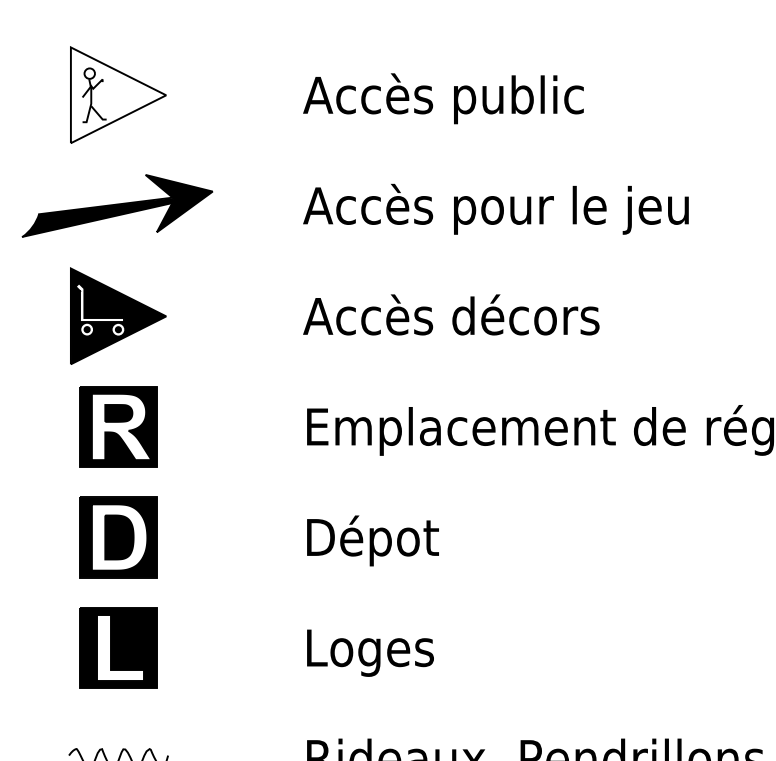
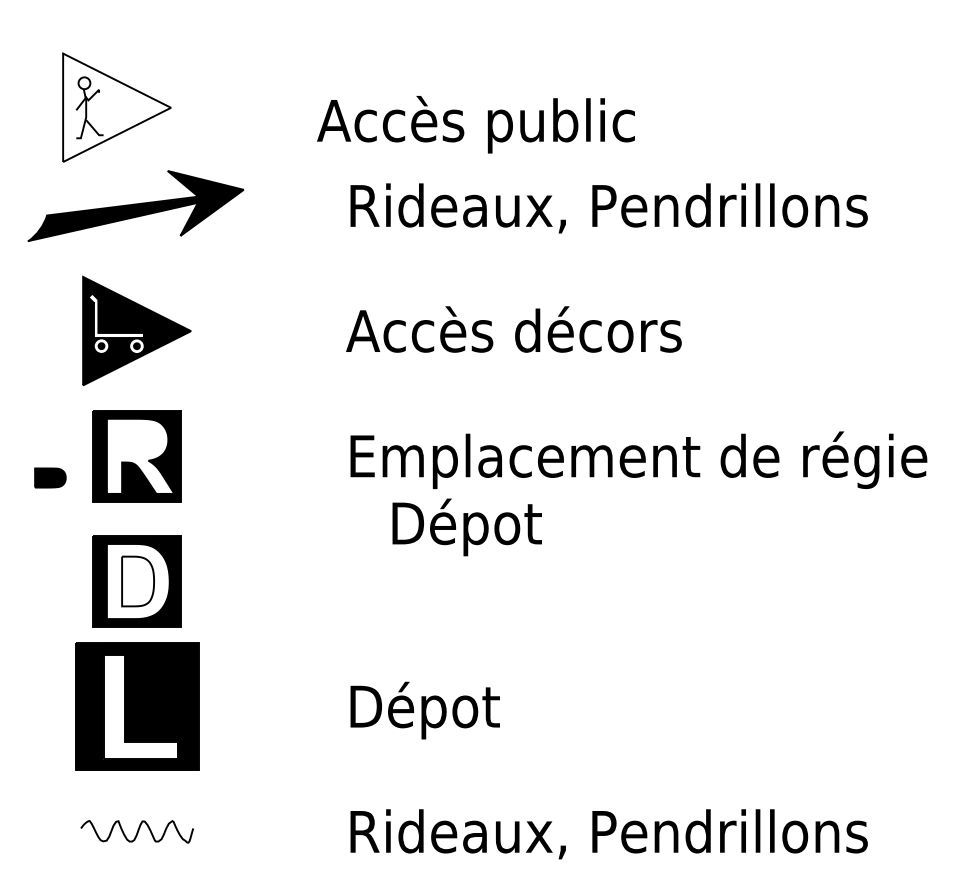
part: (118, 95) -> (116, 107), moved
text: (443, 98) -> (475, 124), moved
text: (533, 208) -> (606, 209), Accès pour le jeu -> Rideaux, Pendrillons
part: (118, 412) -> (50, 477), moved
fill: (119, 537) -> (138, 581), removed
text: (372, 541) -> (466, 527), moved
part: (118, 647) -> (136, 706), size x1.4
text: (375, 651) -> (427, 710), Loges -> Dépot

